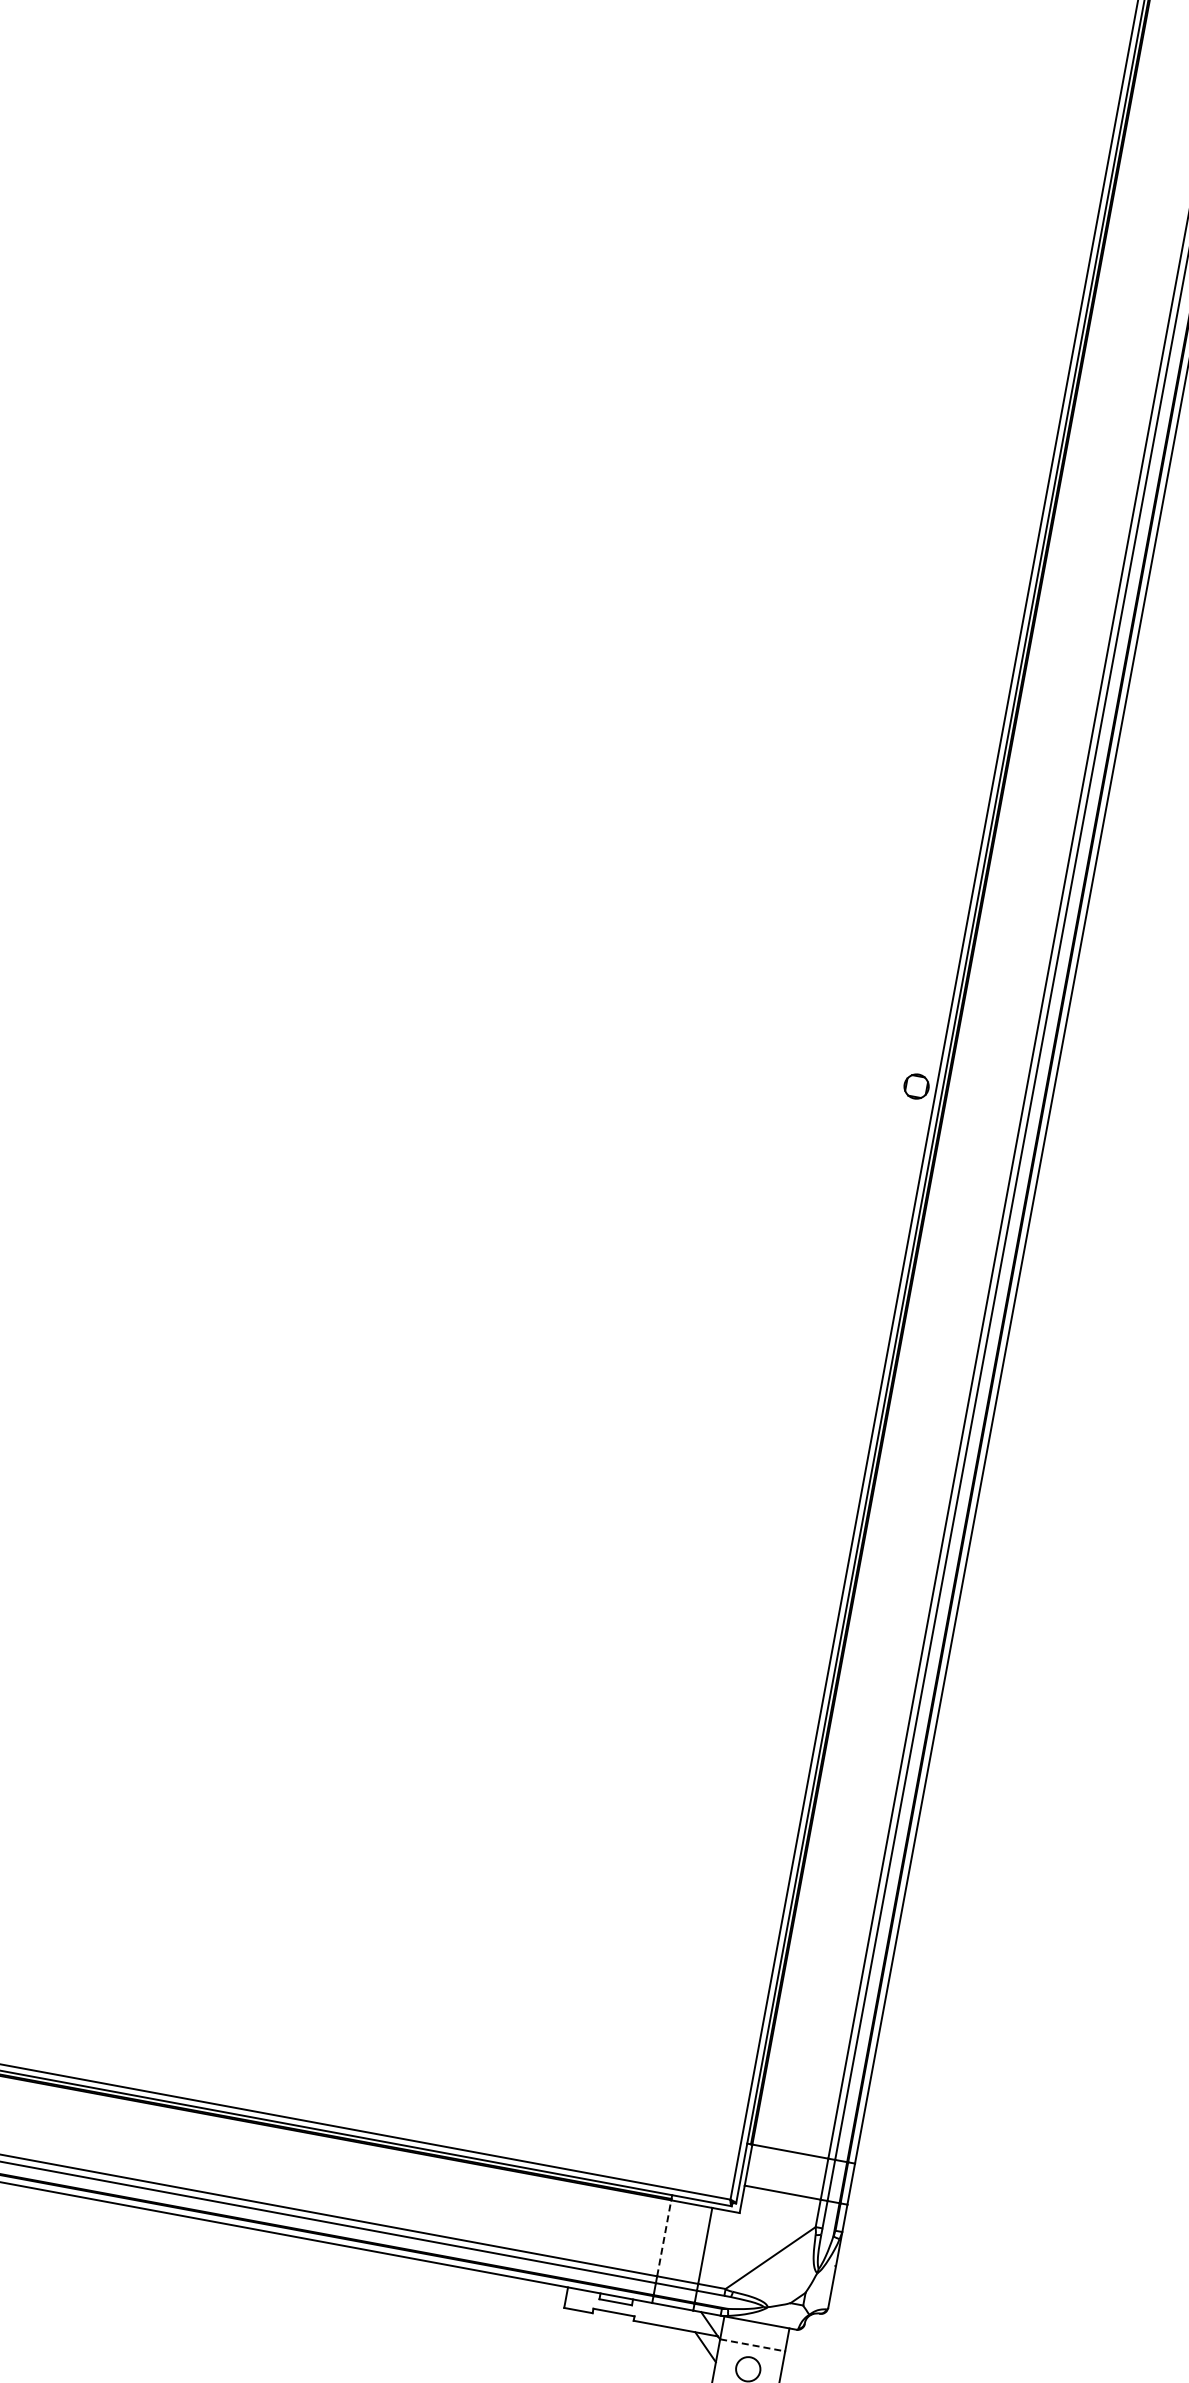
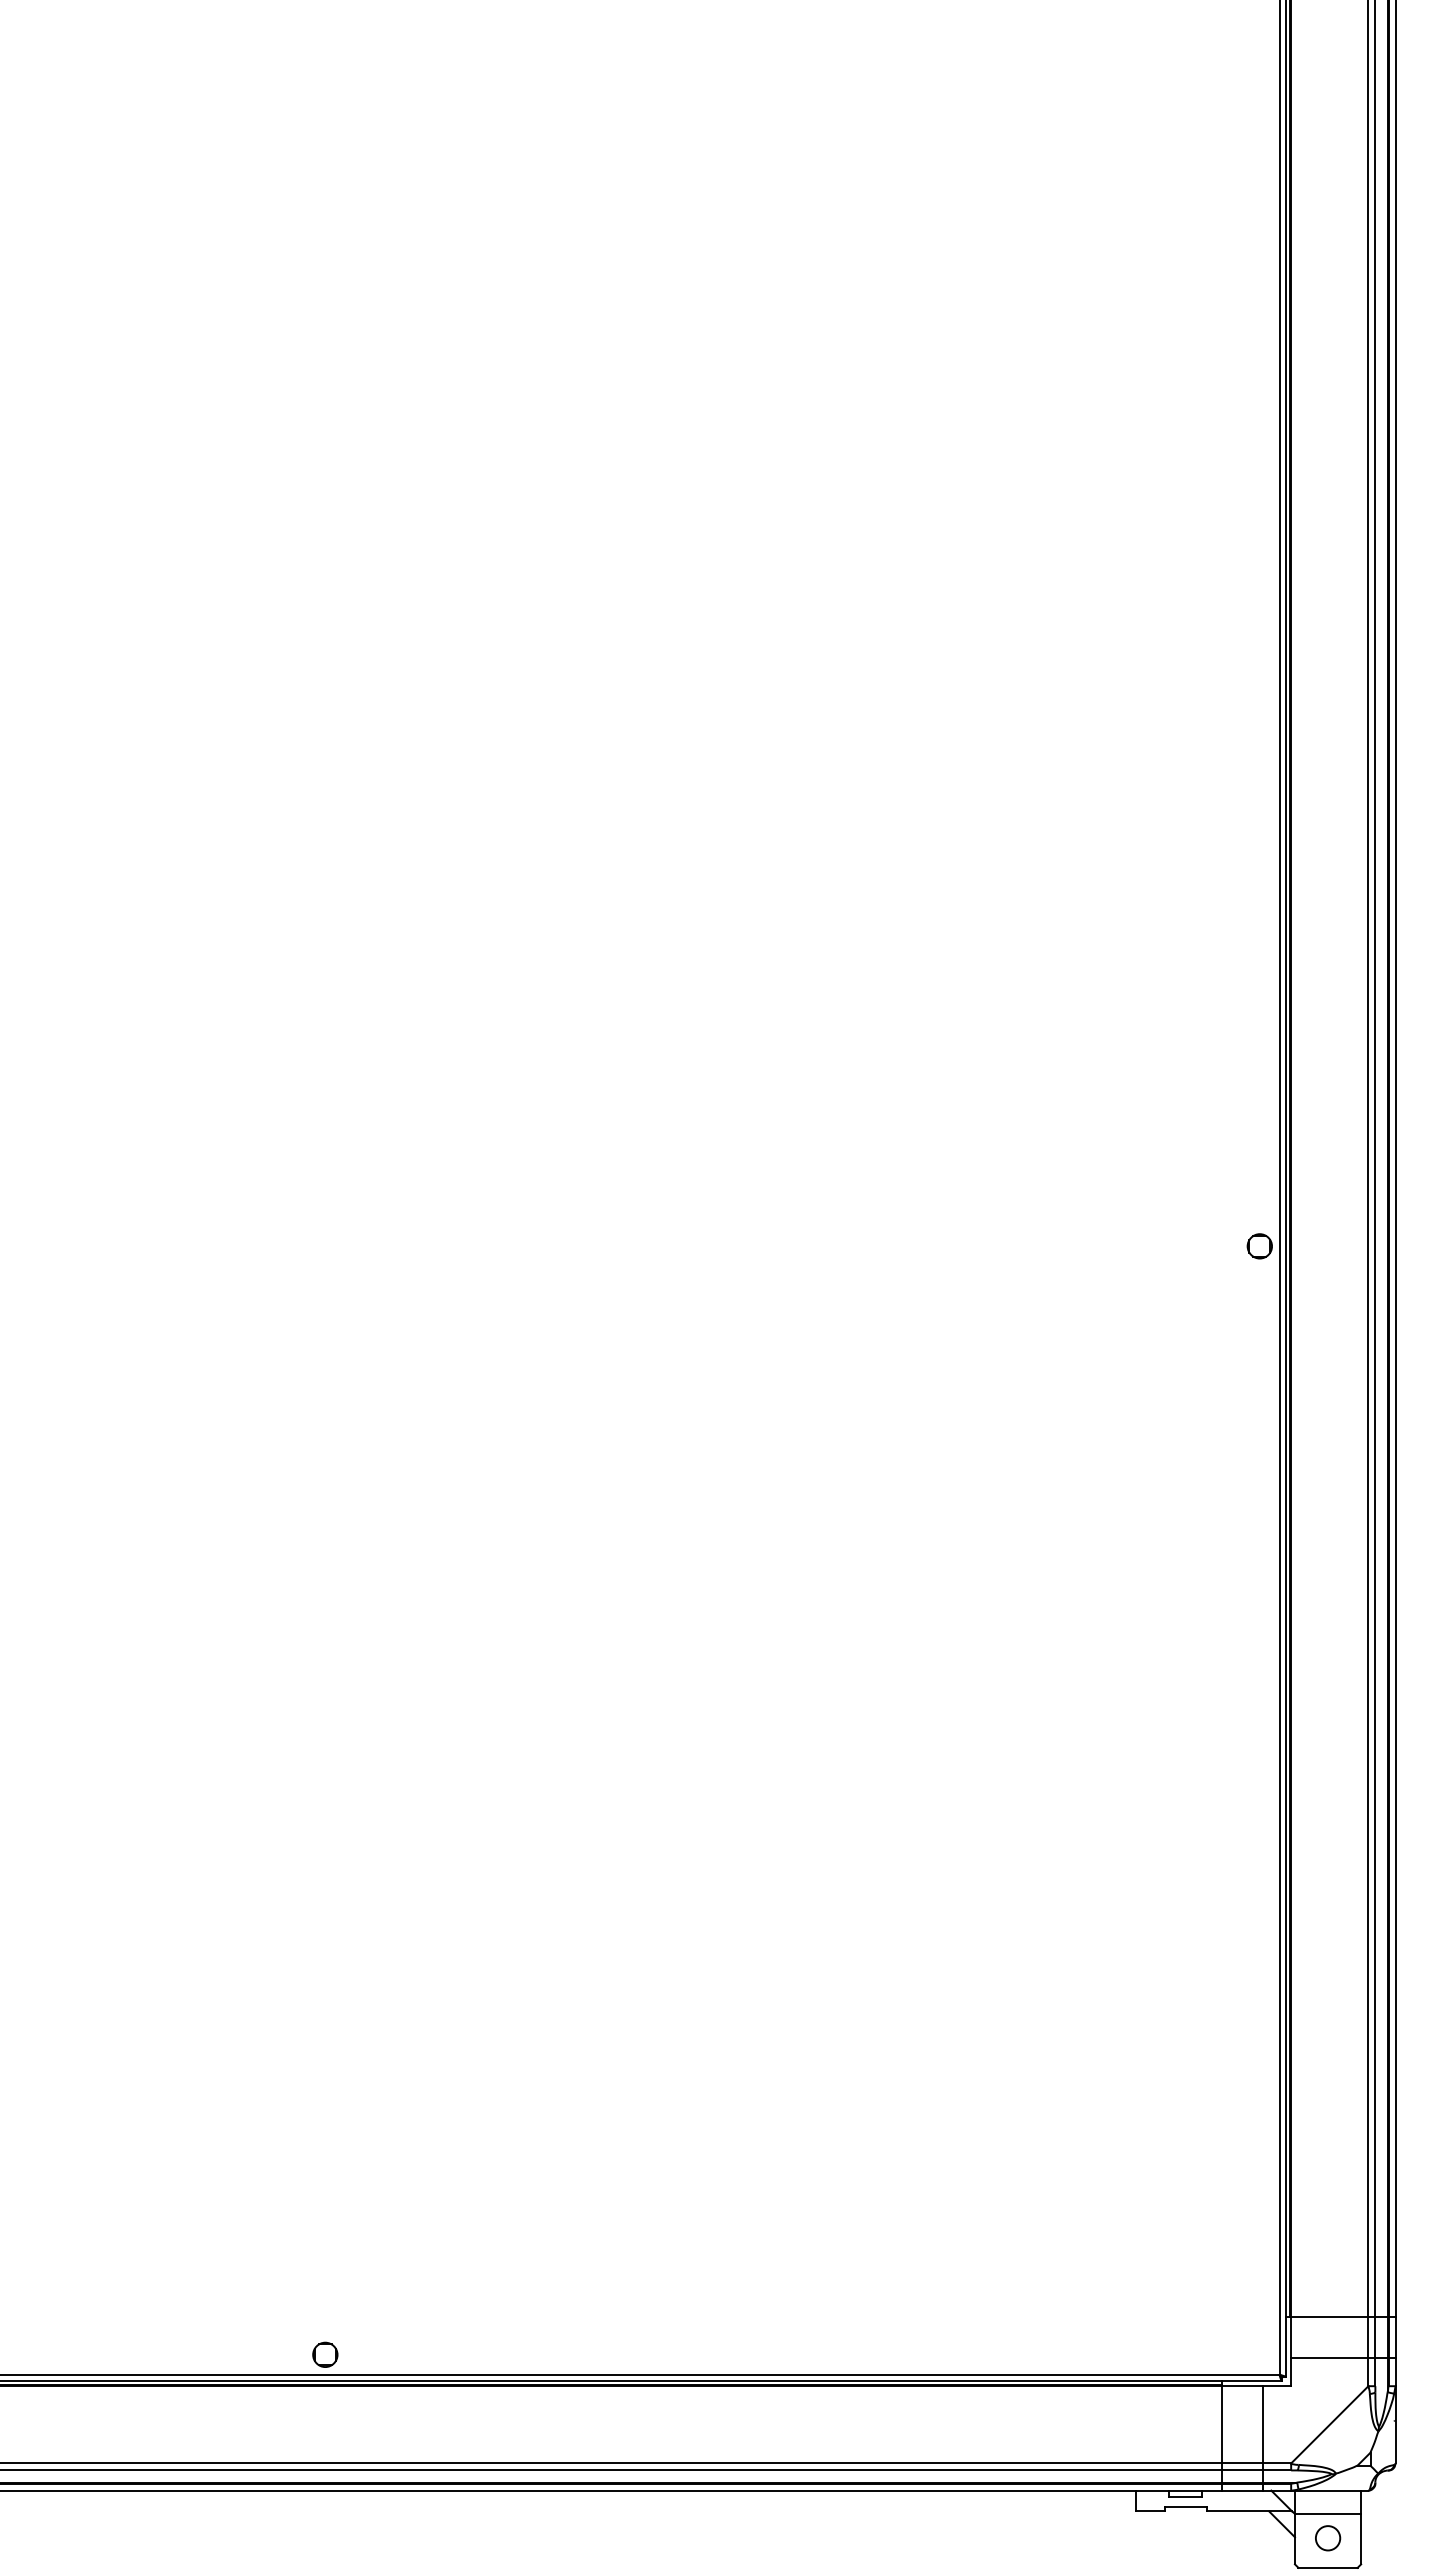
line: (664, 2237) -> (1221, 2424), dashed -> solid
line: (753, 2344) -> (1328, 2513), dashed -> solid

